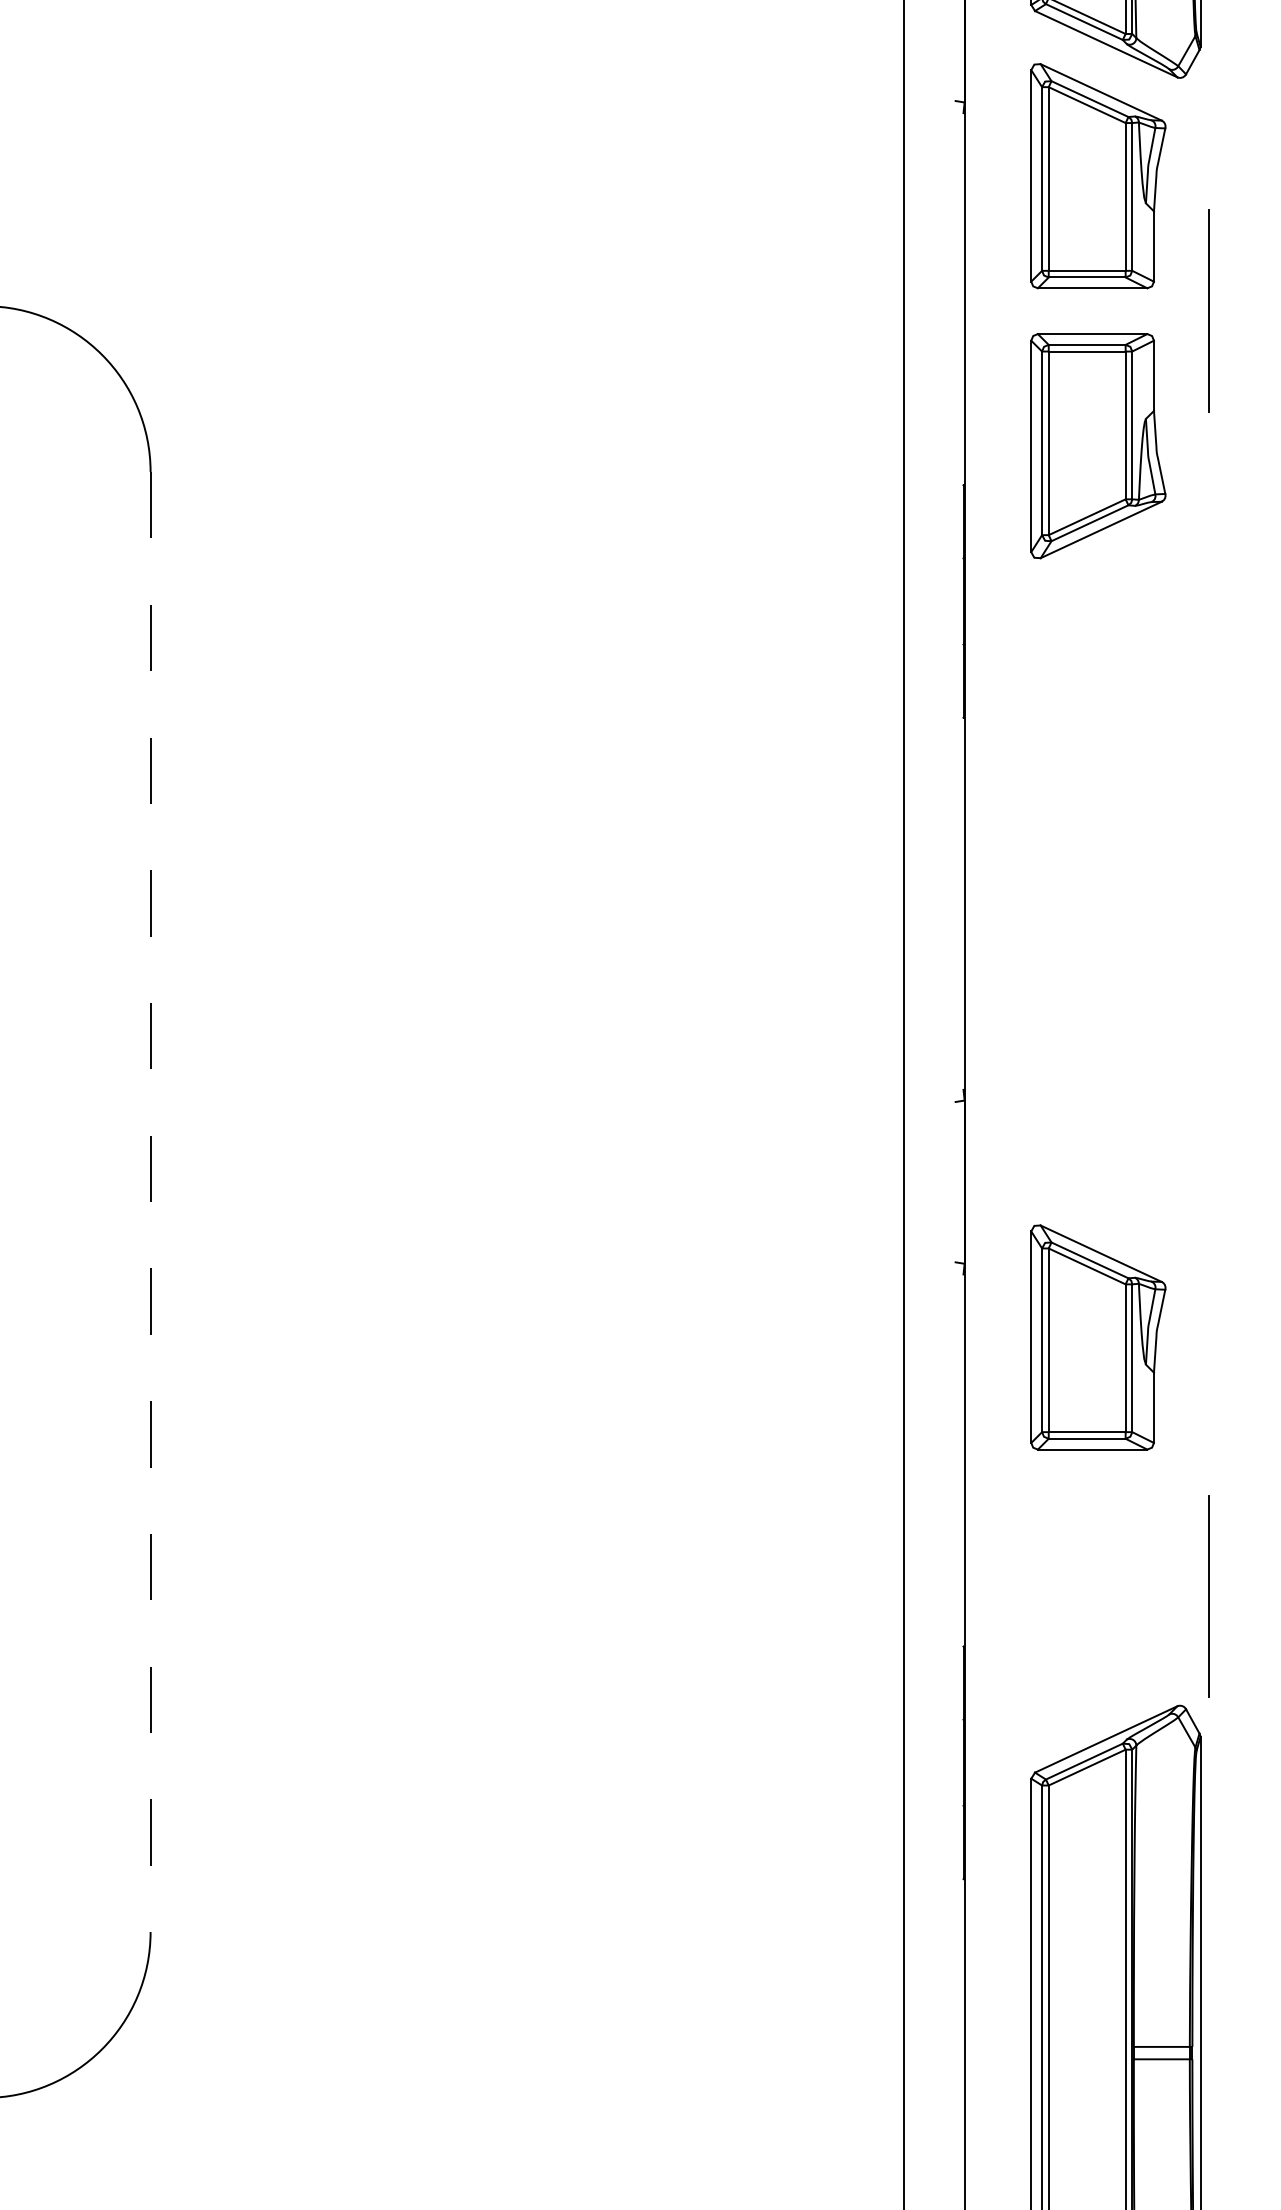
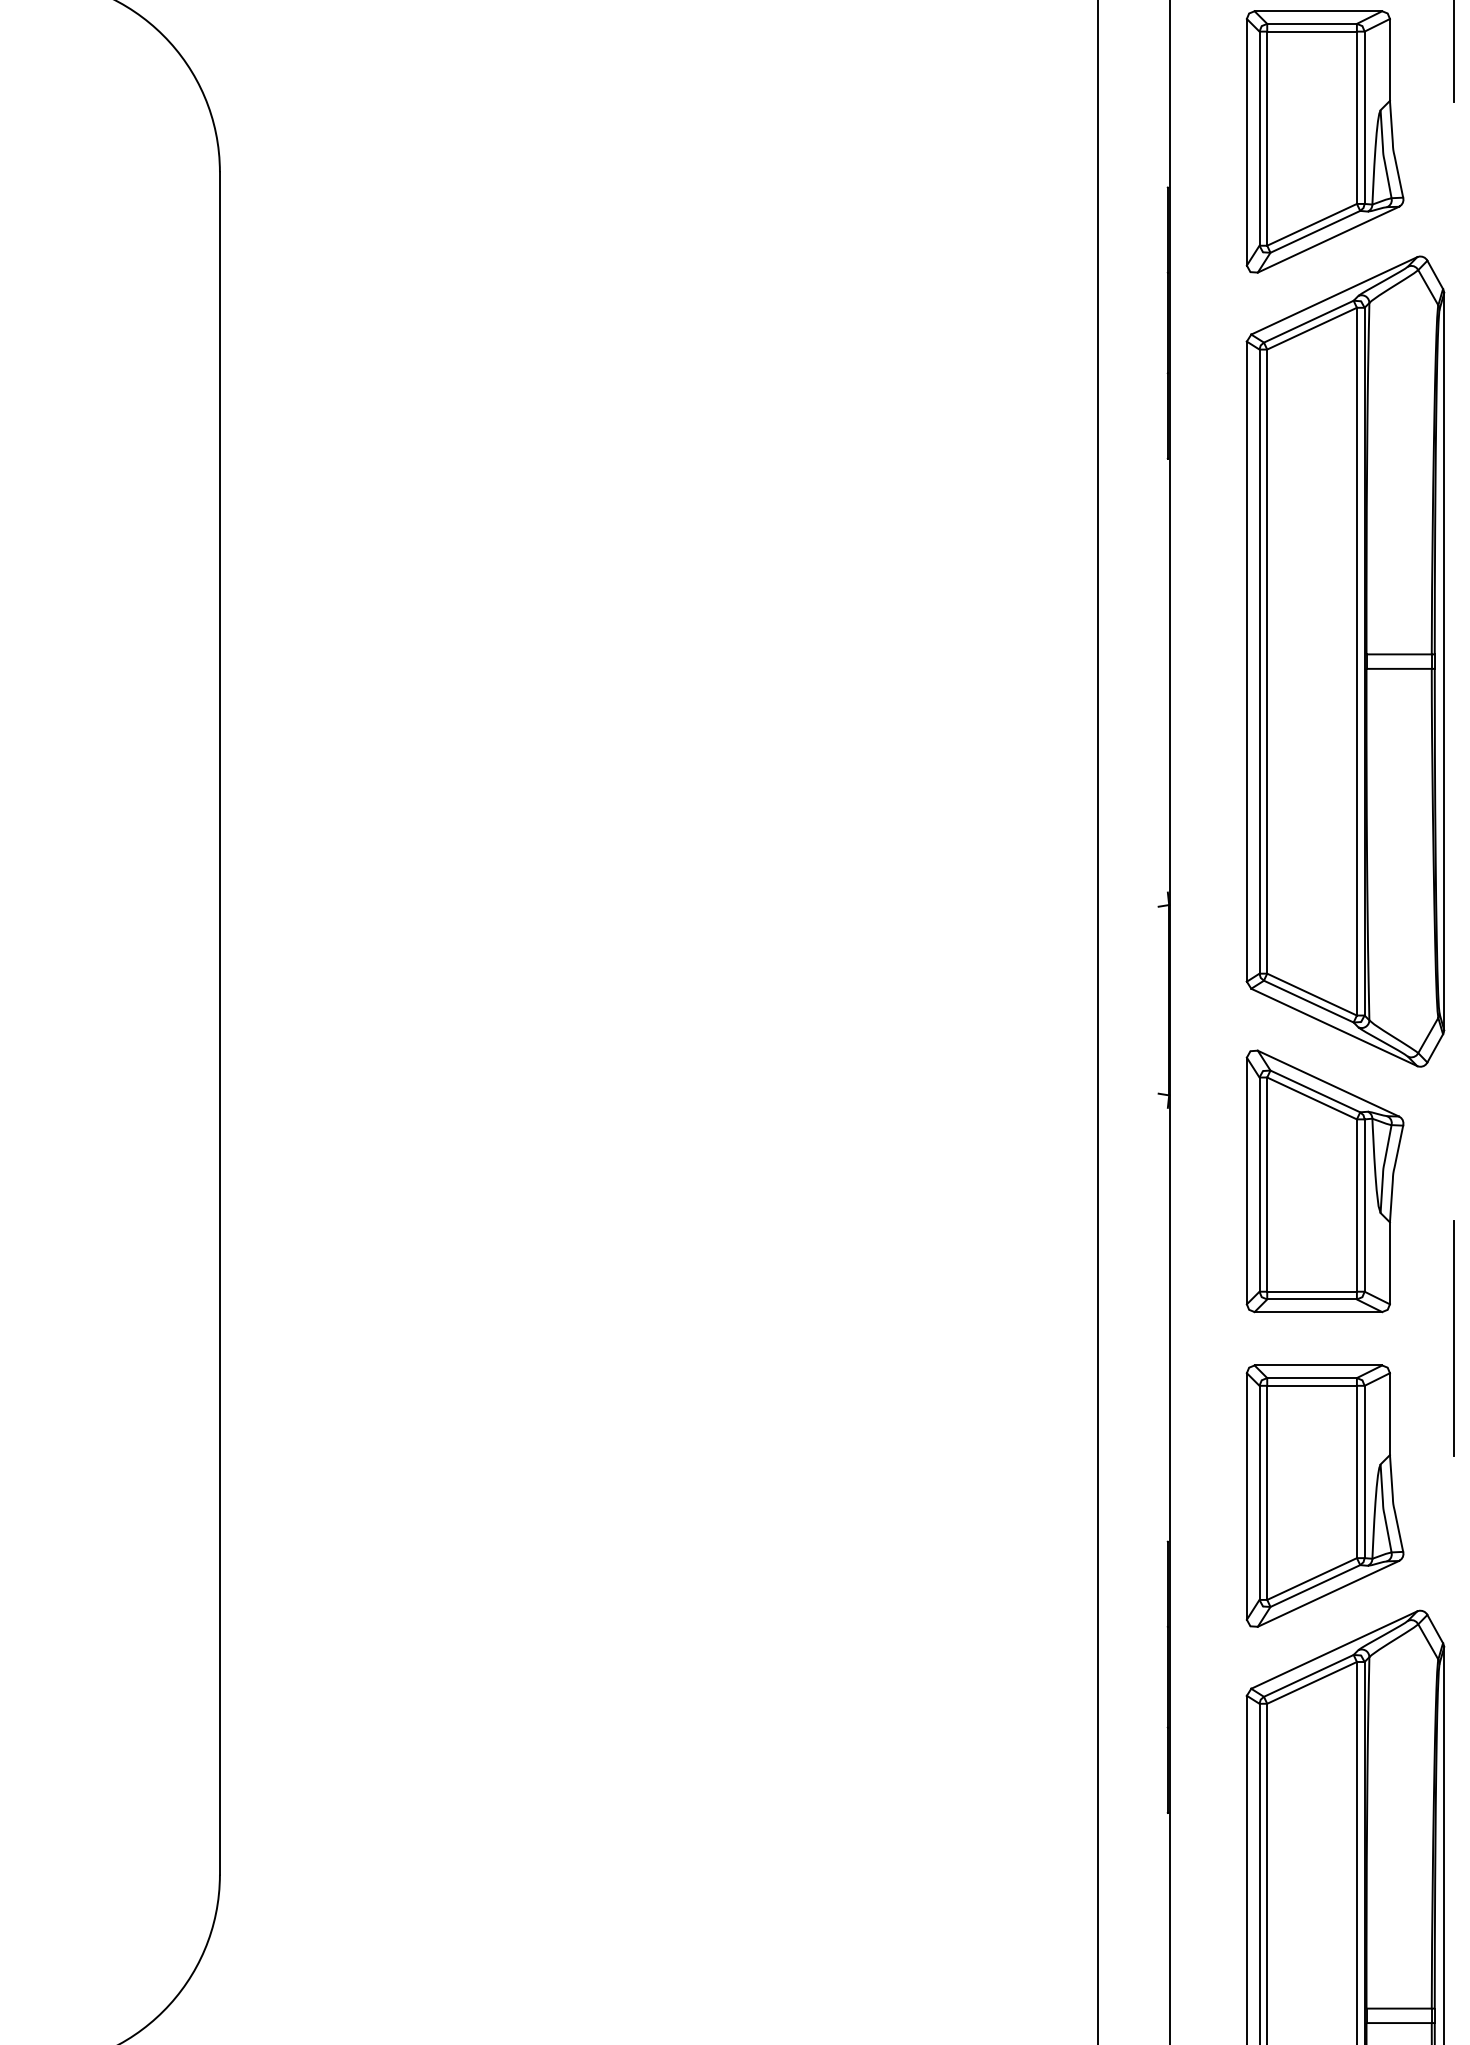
part: (1115, 891) -> (1345, 661), added
line: (150, 1202) -> (219, 1023), dashed -> solid
line: (1208, 1596) -> (1453, 1338), moved
part: (1098, 1607) -> (1325, 1496), added

